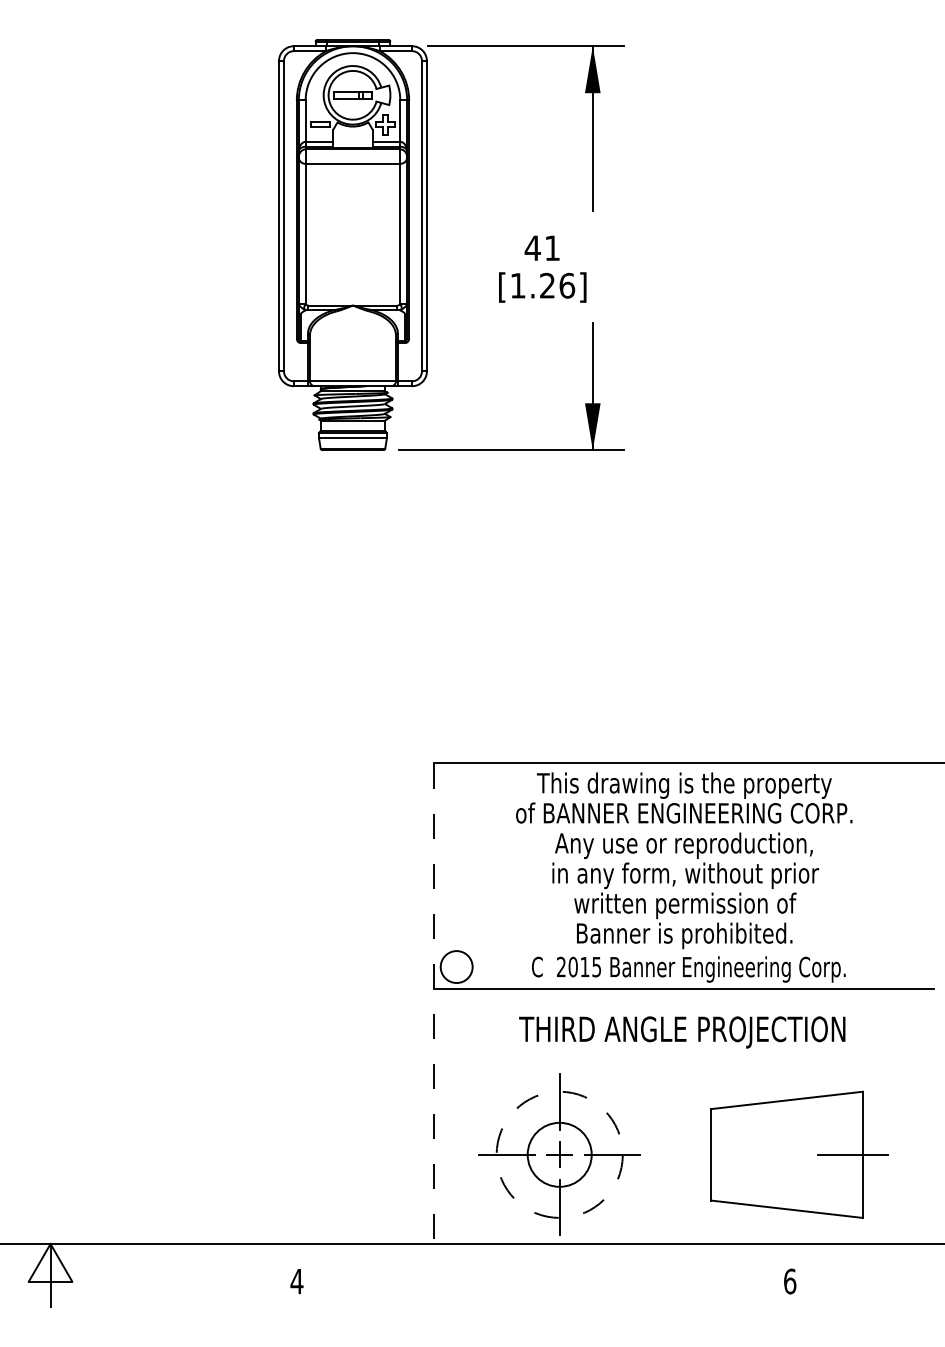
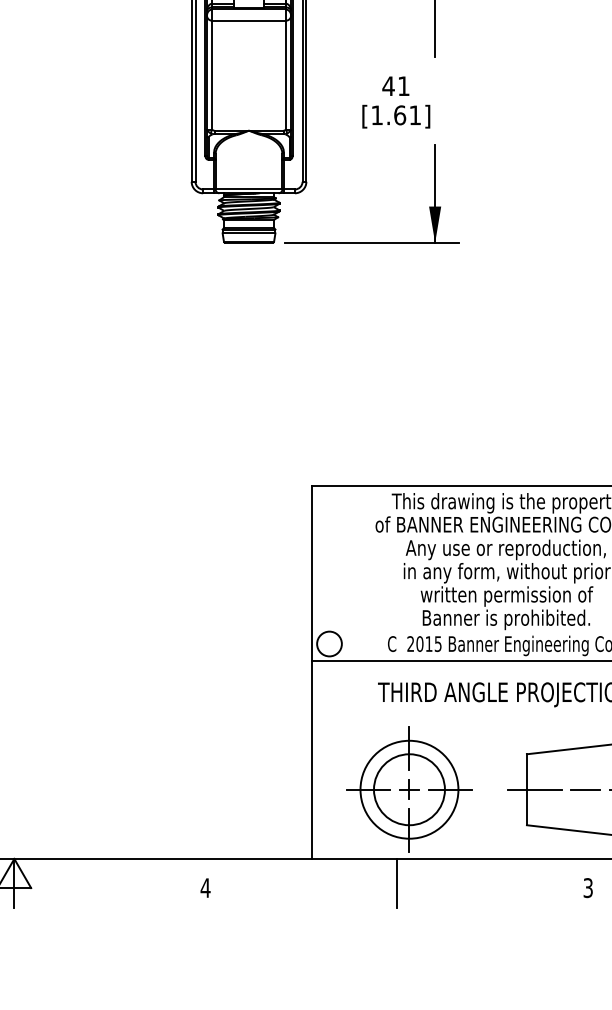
text: (557, 285) -> (407, 115), [1.26] -> [1.61]
line: (433, 1004) -> (311, 673), dashed -> solid
circle: (559, 1154) -> (409, 789), dashed -> solid
circle: (559, 1154) -> (409, 789), size x1.43
line: (720, 1154) -> (534, 789), added
line: (786, 1154) -> (585, 789), added
line: (543, 1275) -> (396, 883), added
text: (790, 1281) -> (588, 888), 6 -> 3

